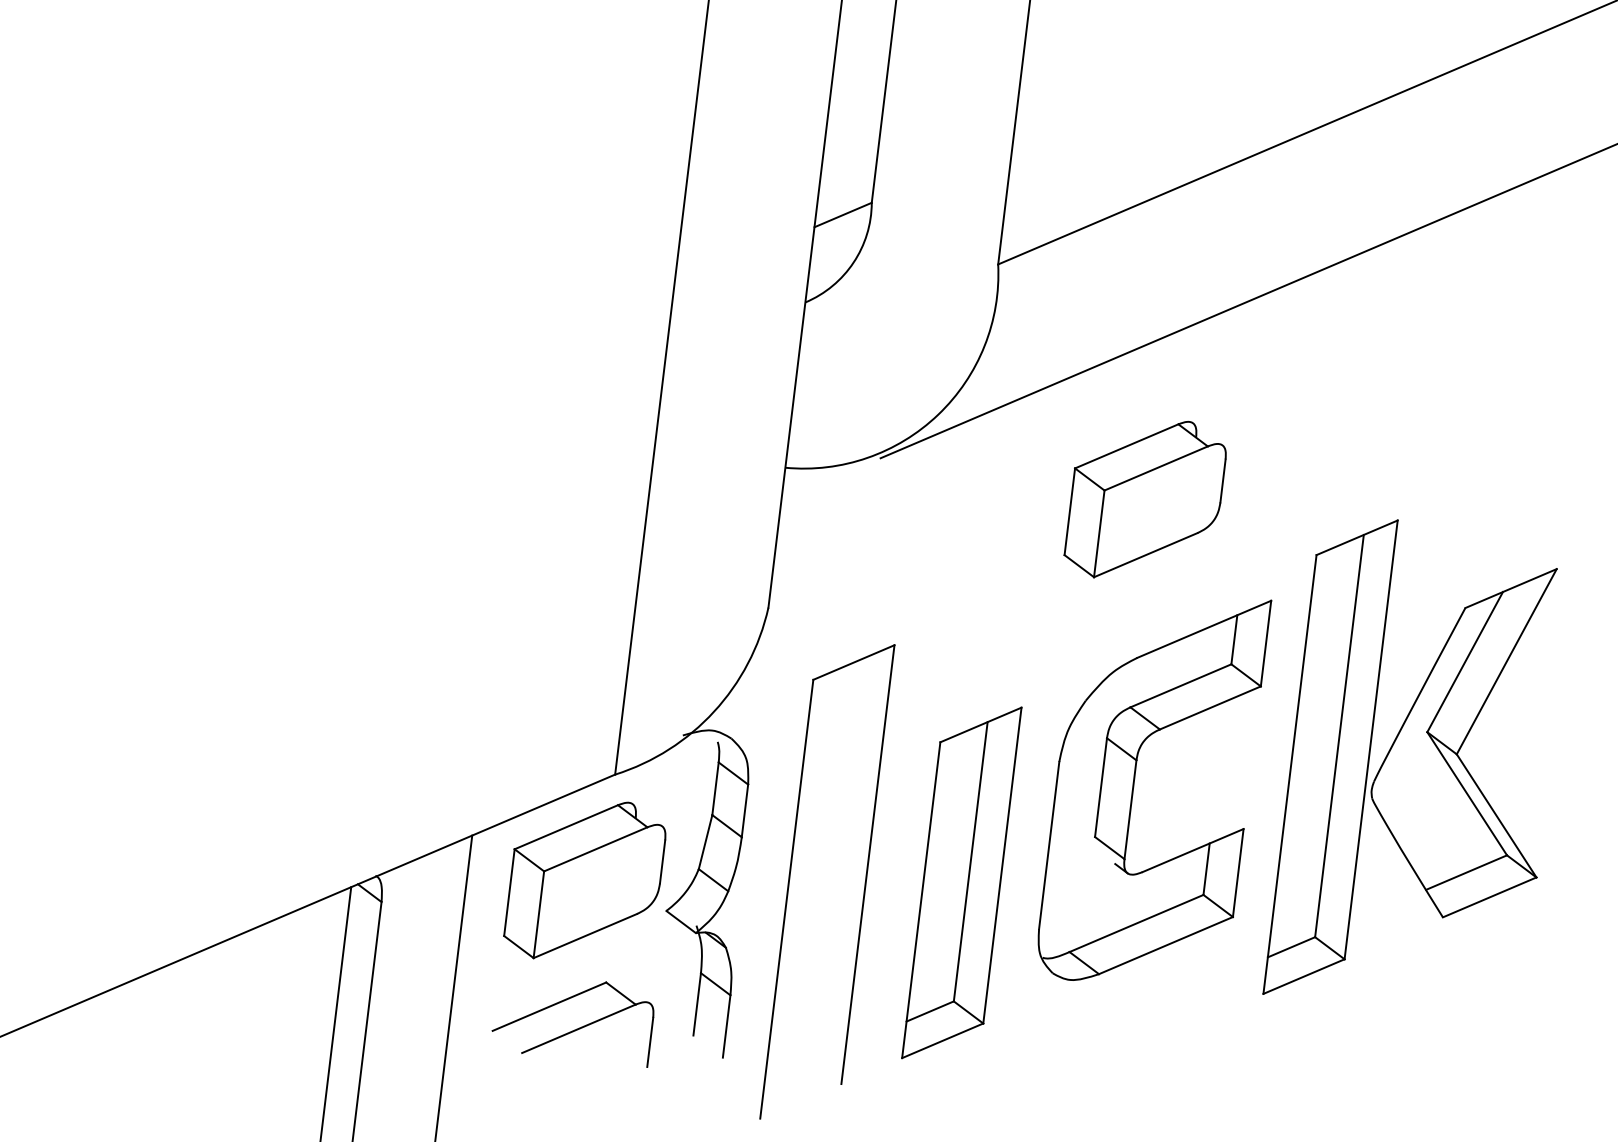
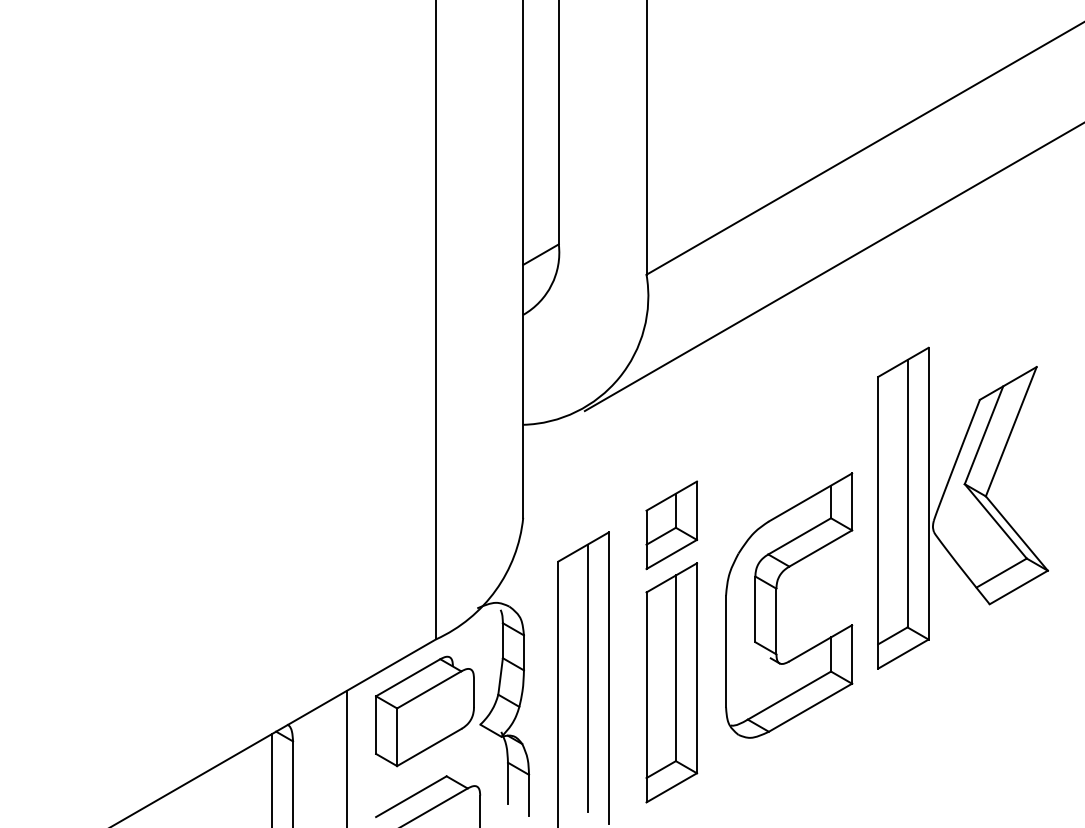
part: (1145, 500) -> (761, 417), removed
part: (990, 646) -> (671, 525), added
part: (1419, 766) -> (962, 507), moved
line: (835, 861) -> (587, 678), added

